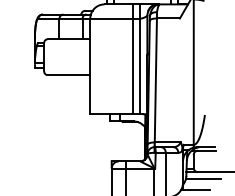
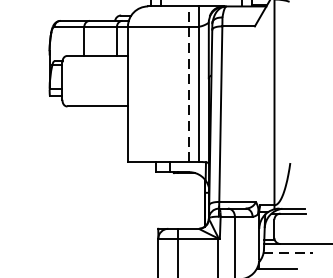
line: (133, 59) -> (189, 84), solid -> dashed
line: (203, 178) -> (288, 252), solid -> dashed

